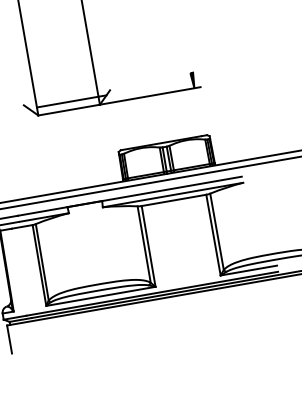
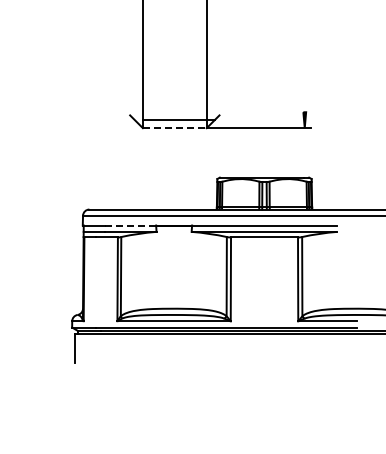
line: (68, 110) -> (174, 128), solid -> dashed
line: (42, 211) -> (130, 225), solid -> dashed

